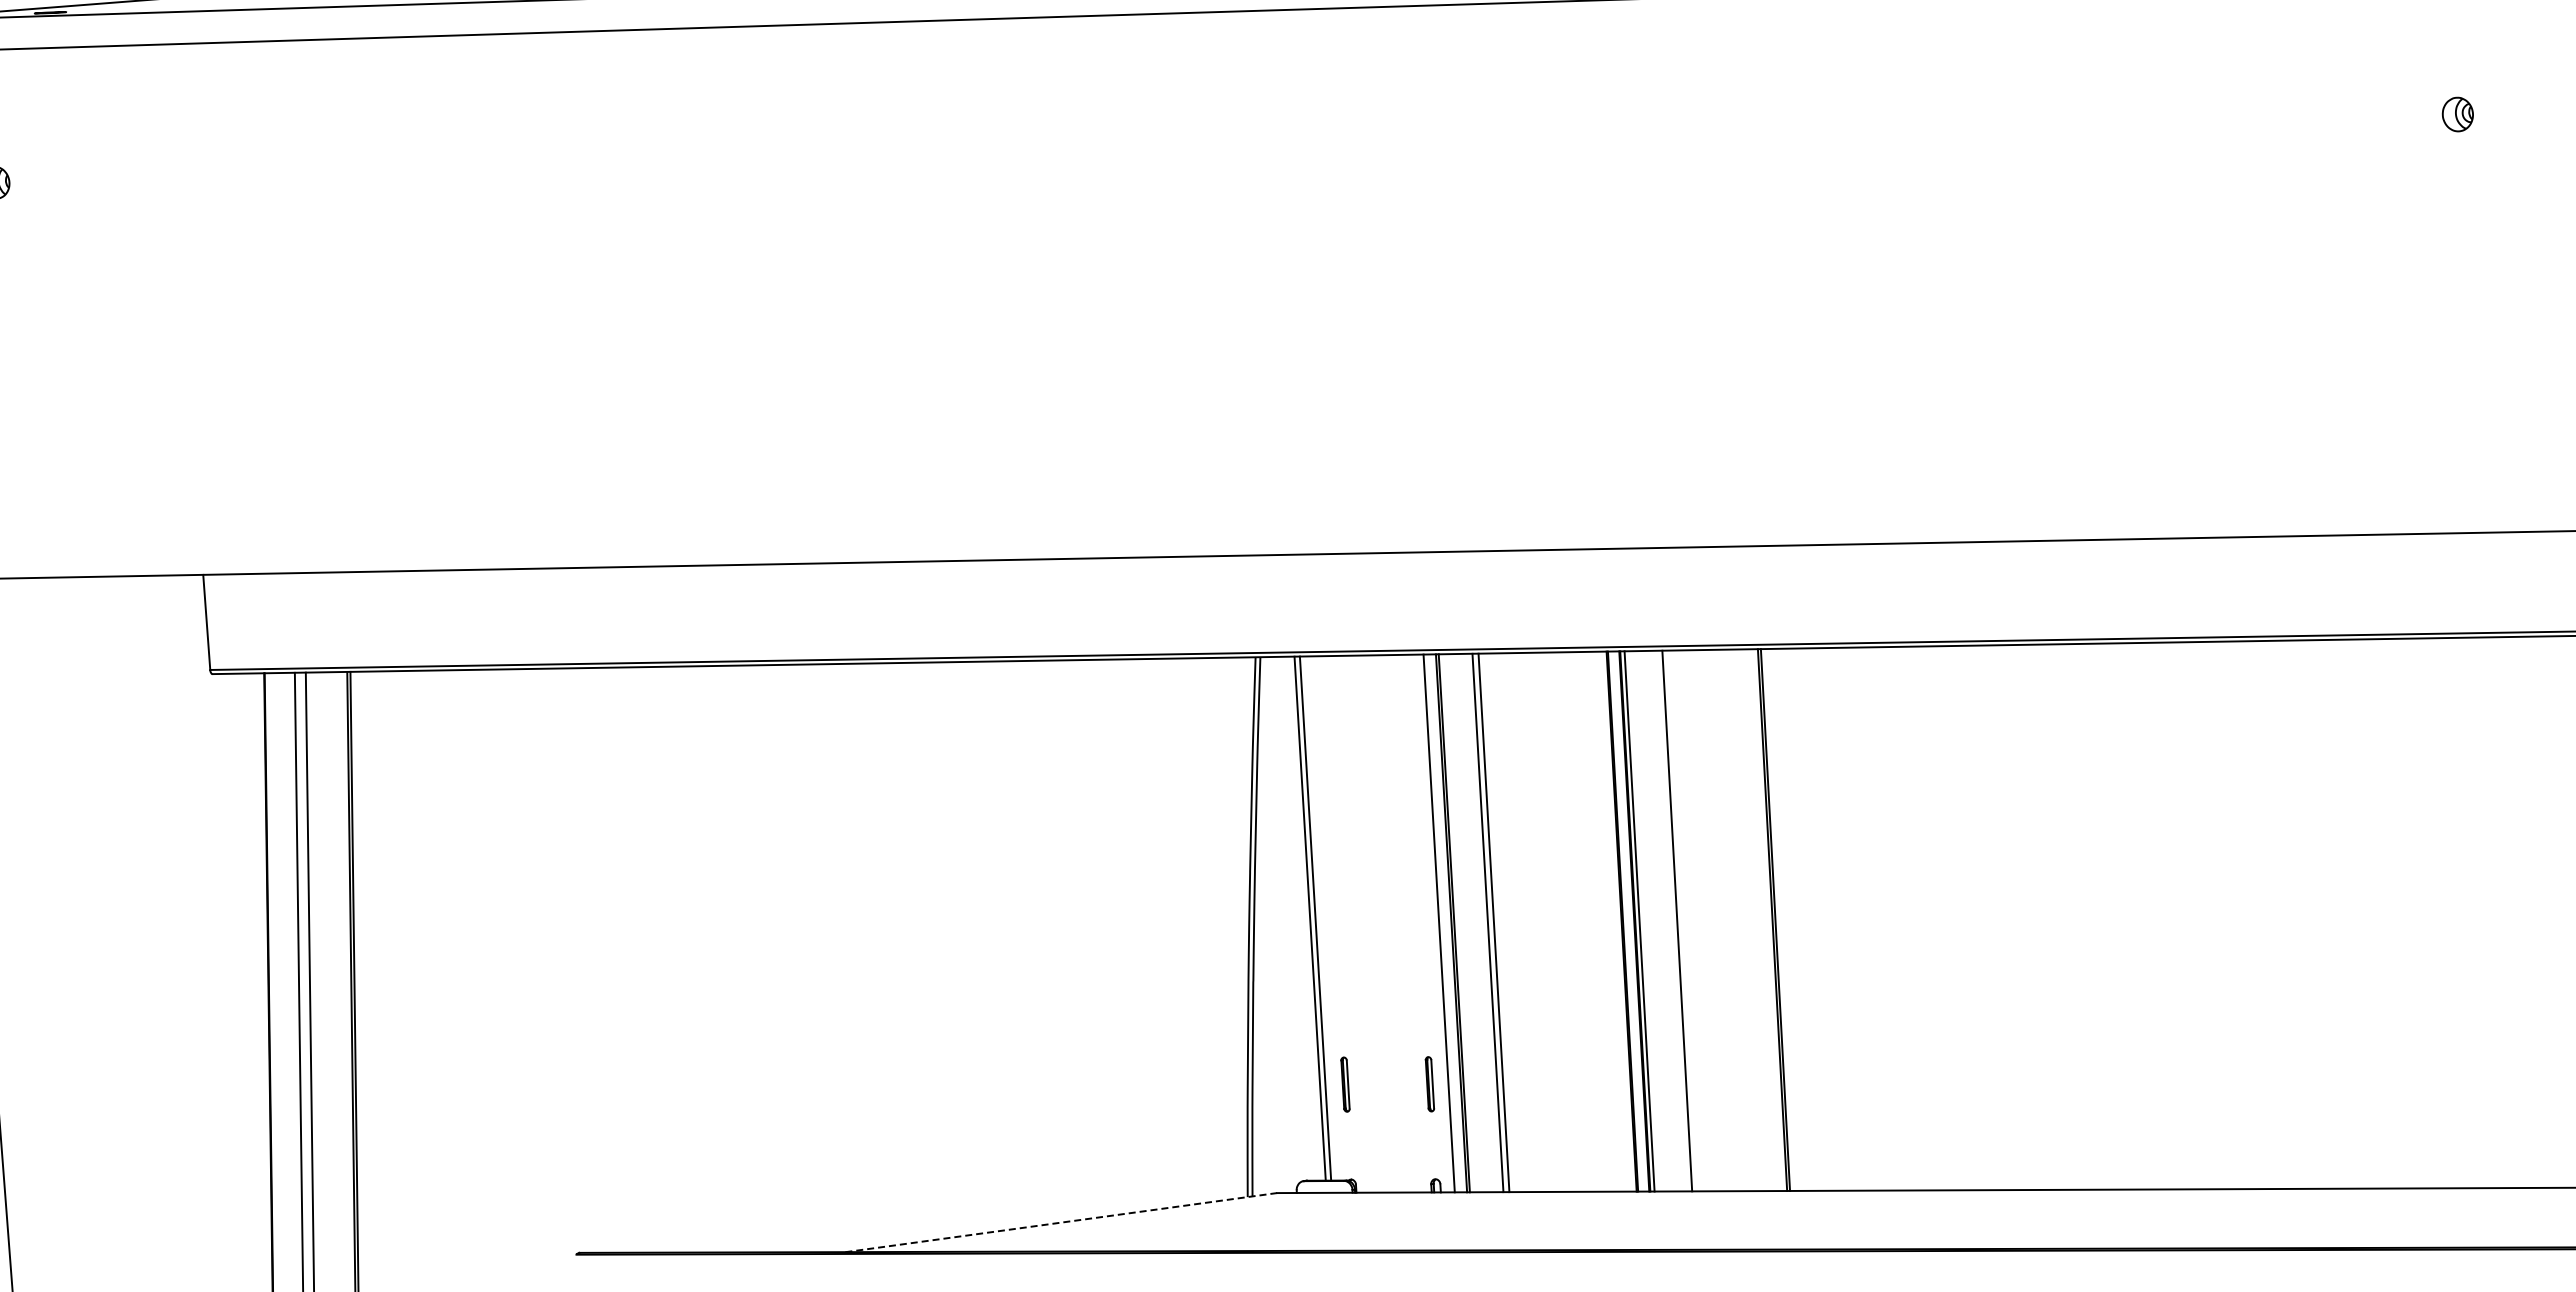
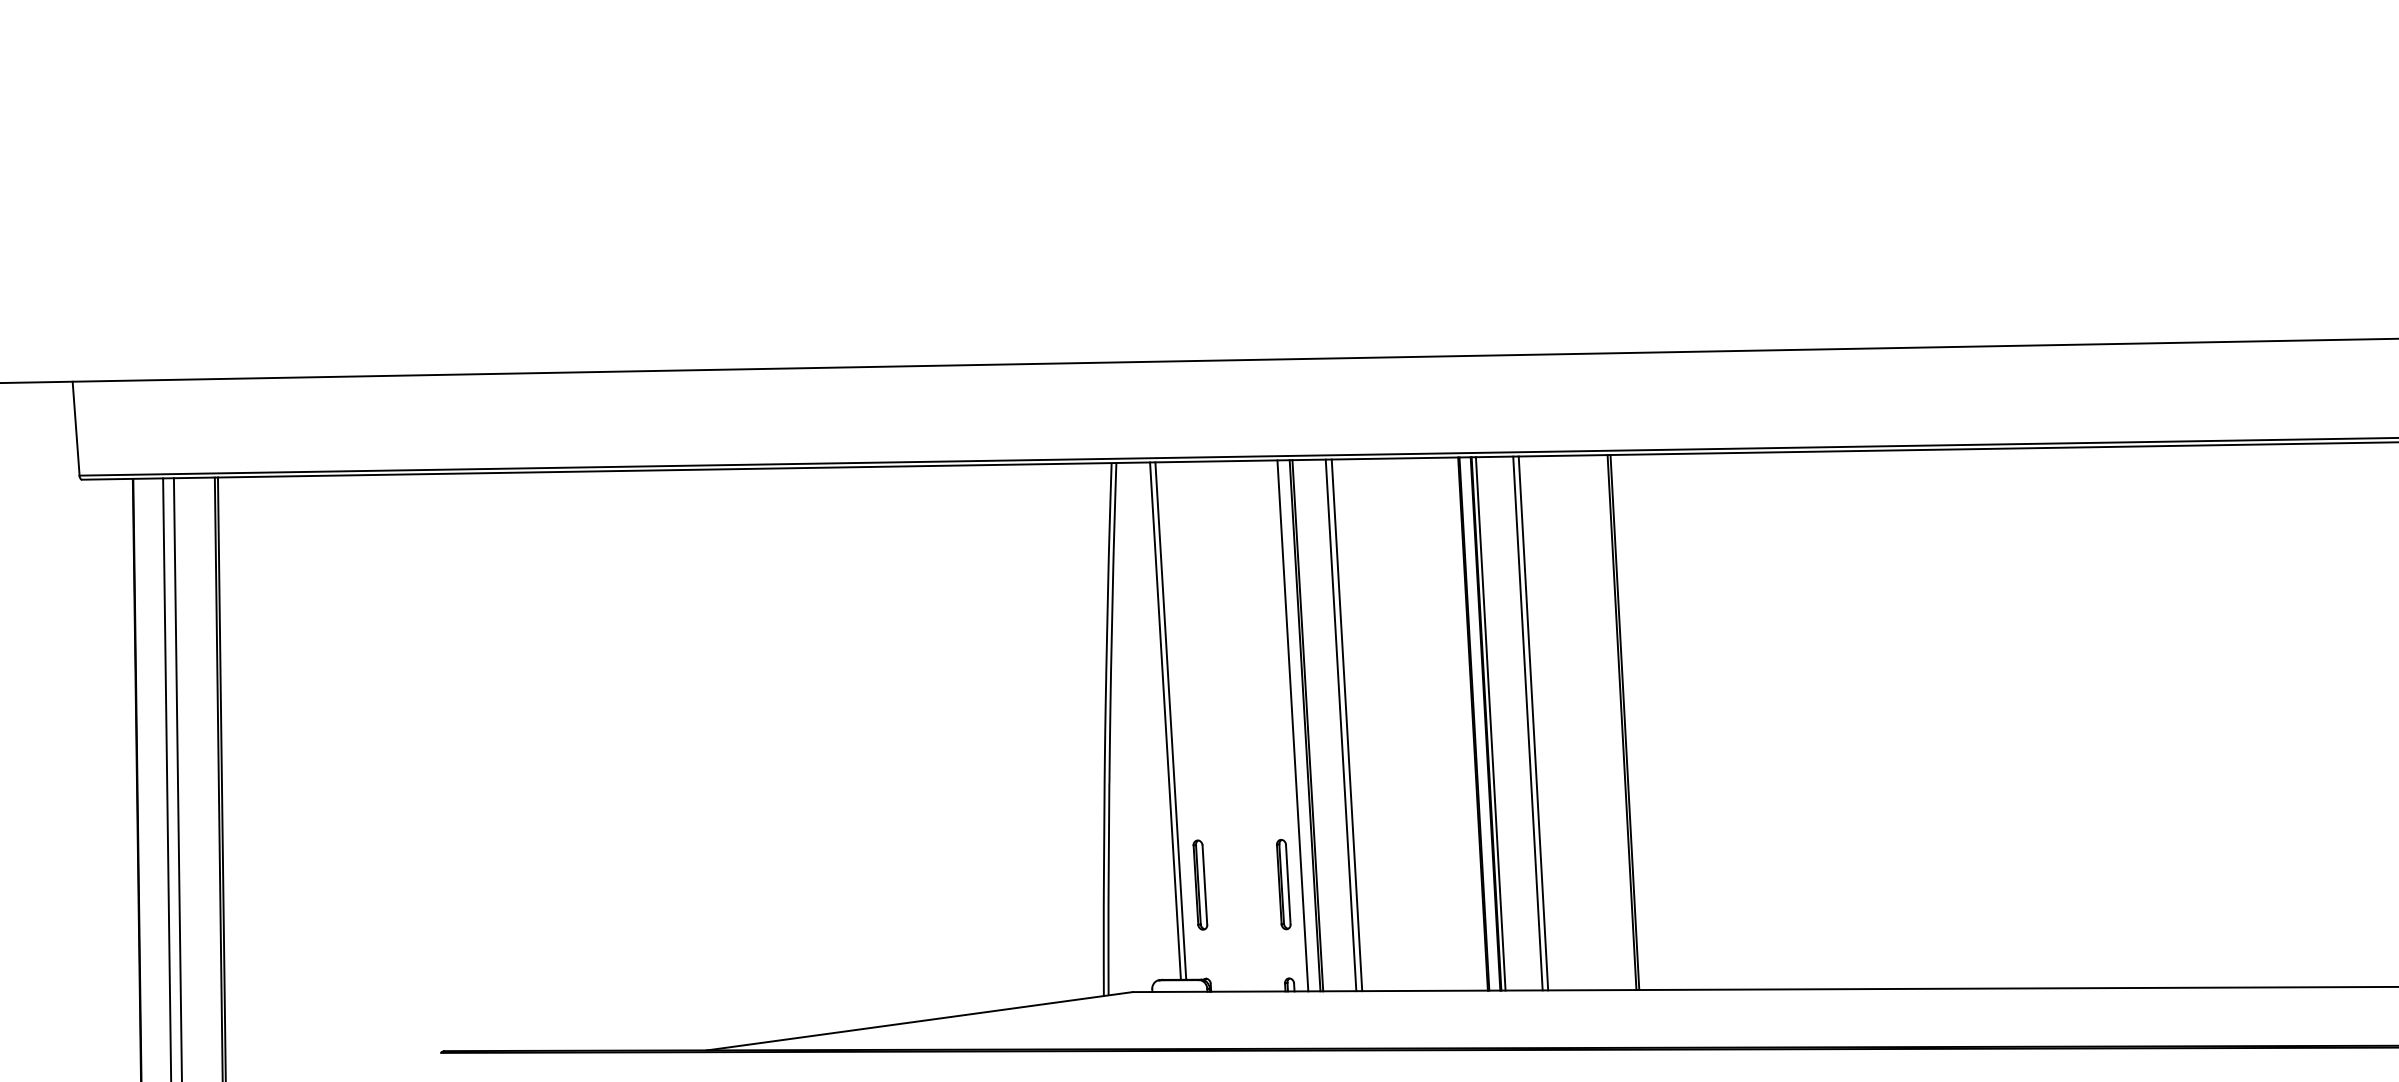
line: (1682, 920) -> (1533, 722), added
part: (1345, 1084) -> (1200, 884), size x1.67
part: (1429, 1084) -> (1283, 884), size x1.67
line: (1061, 1222) -> (920, 1021), dashed -> solid

